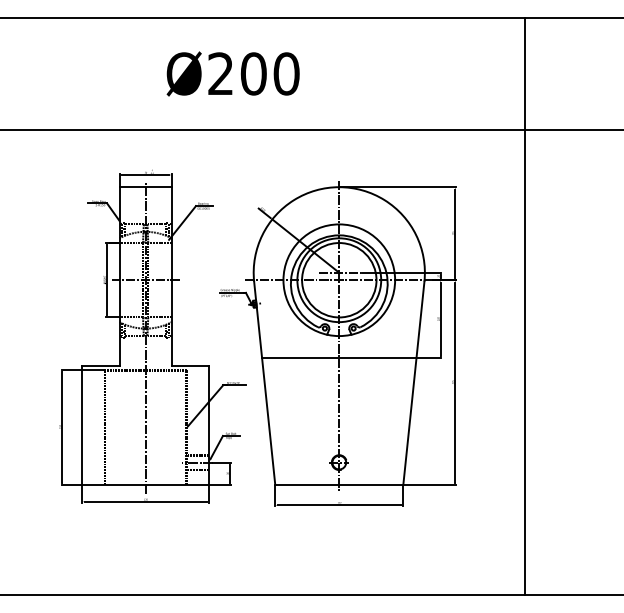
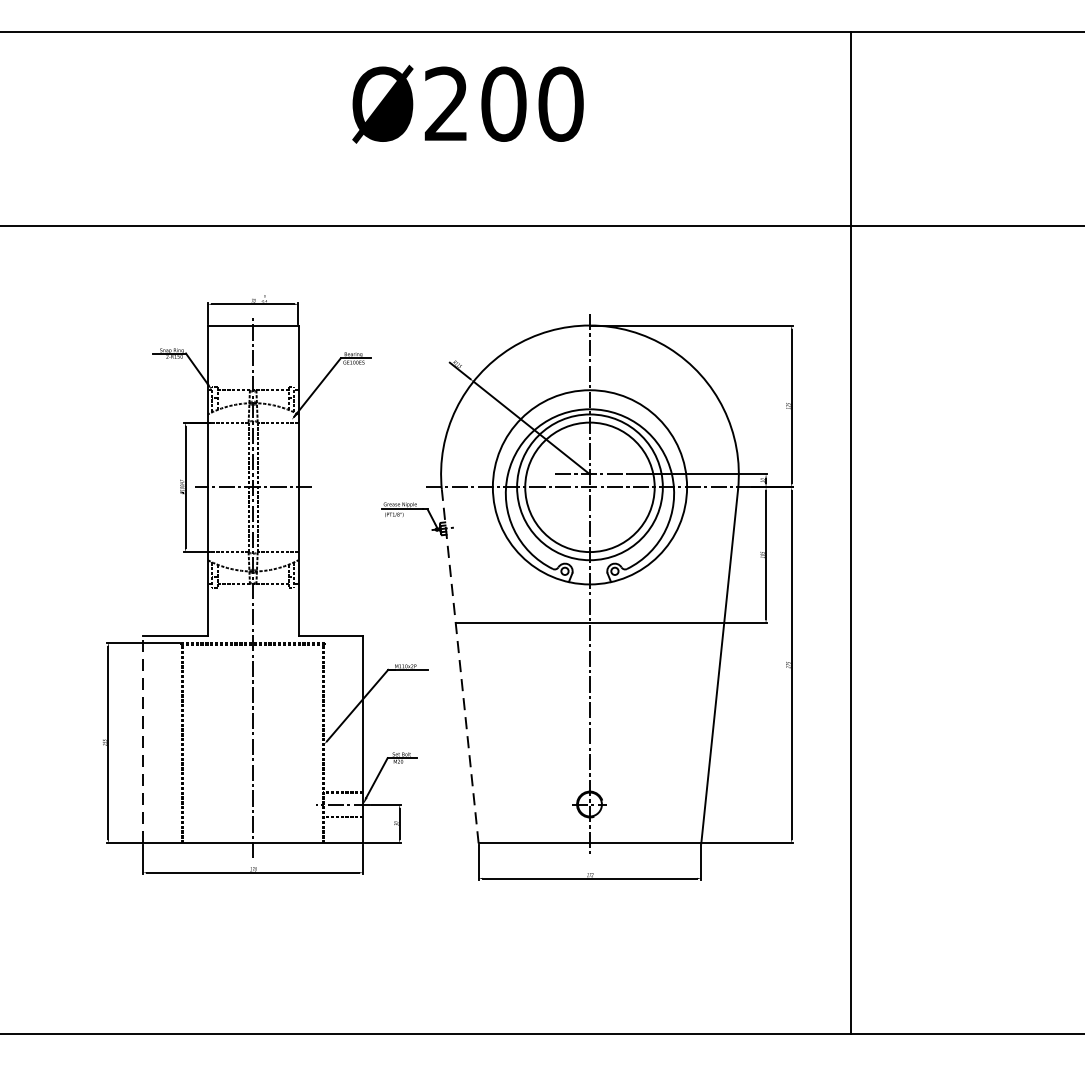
text: (232, 73) -> (466, 103), moved
line: (525, 306) -> (851, 533), moved
line: (264, 382) -> (459, 665), solid -> dashed
line: (82, 425) -> (143, 739), solid -> dashed

